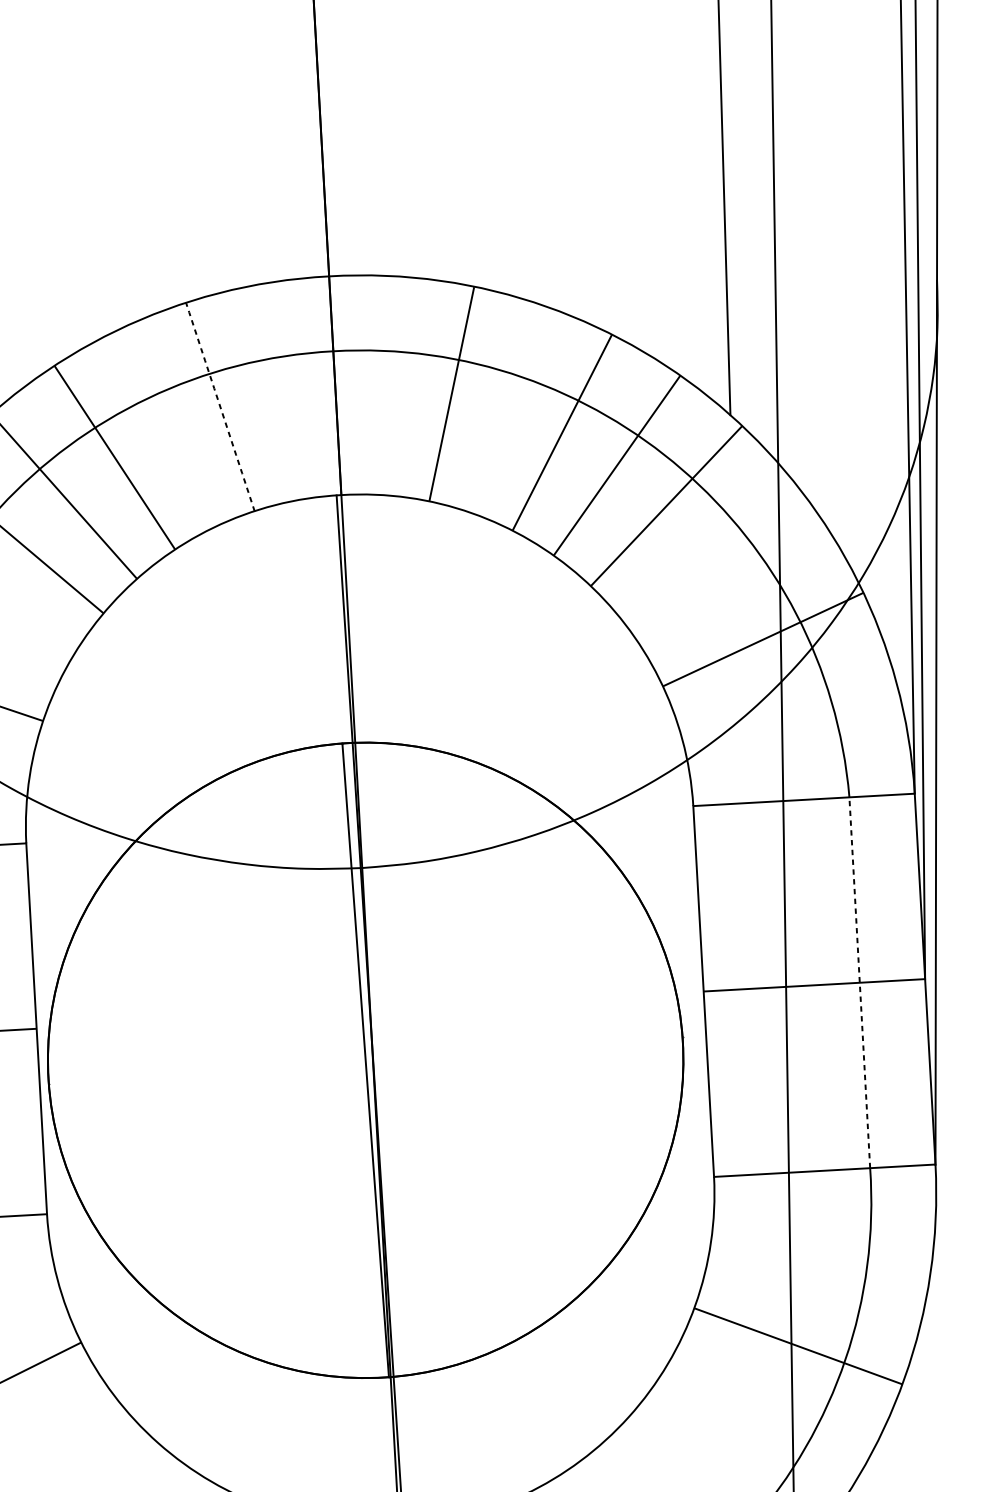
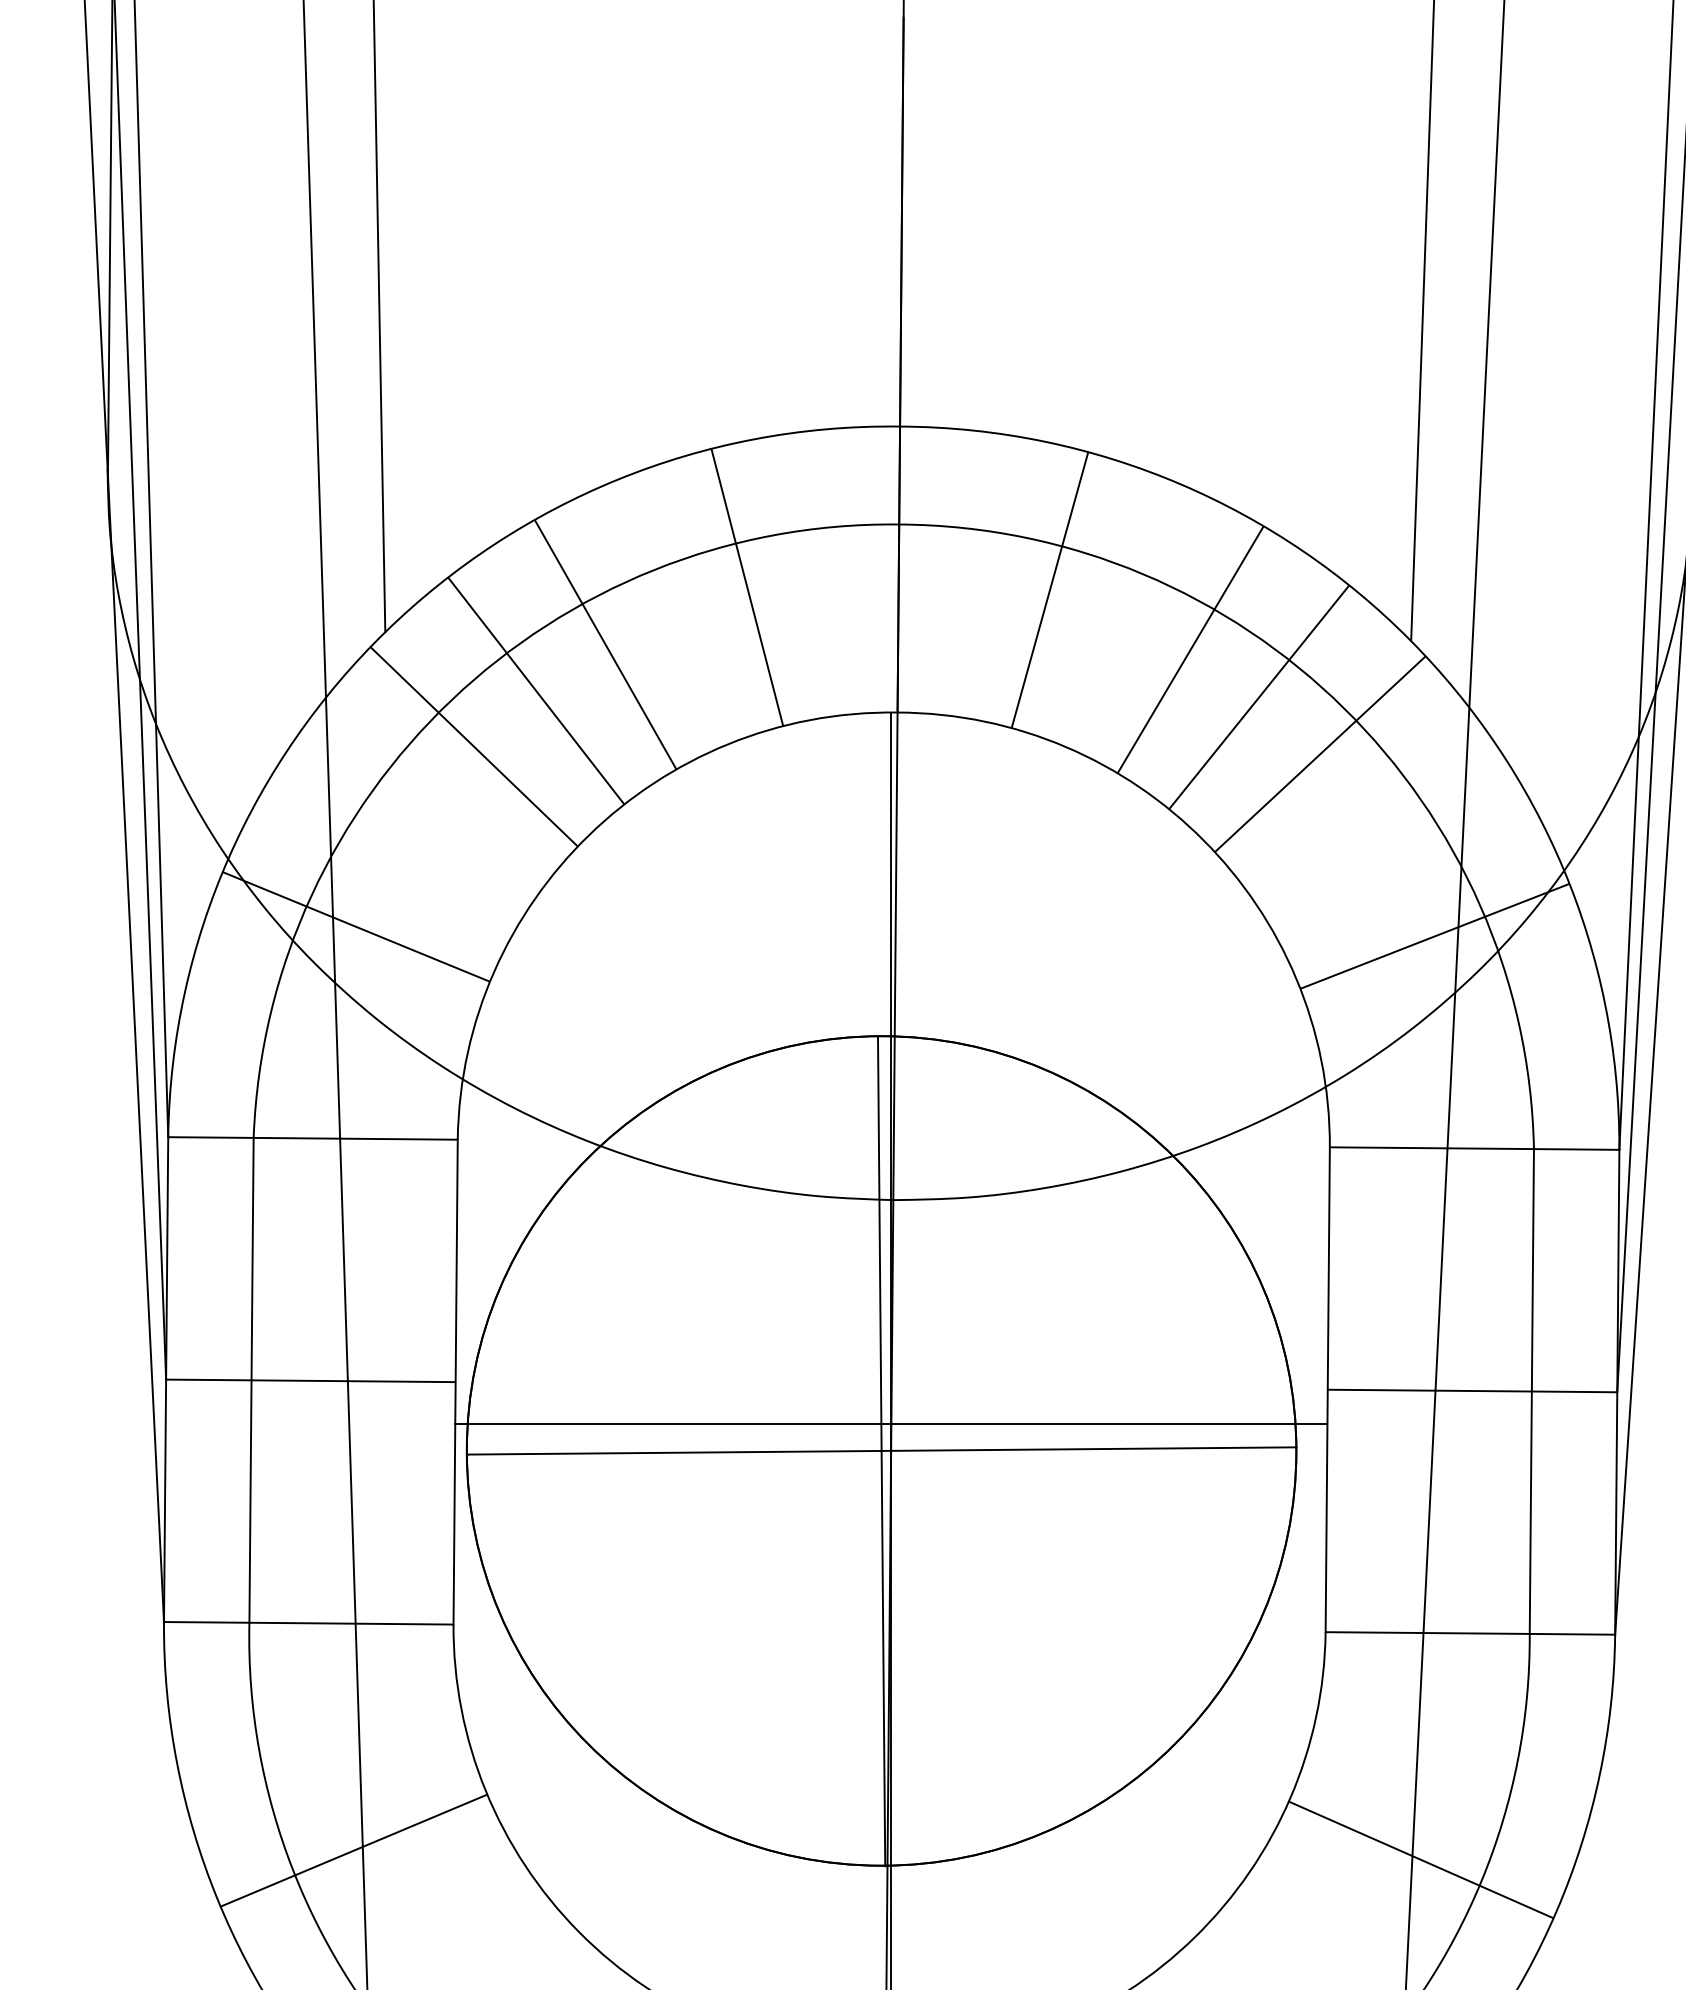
arc: (218, 402) -> (745, 581), dashed -> solid
line: (859, 982) -> (1531, 1391), dashed -> solid
line: (371, 1038) -> (891, 1423), added
line: (365, 1060) -> (881, 1450), added

